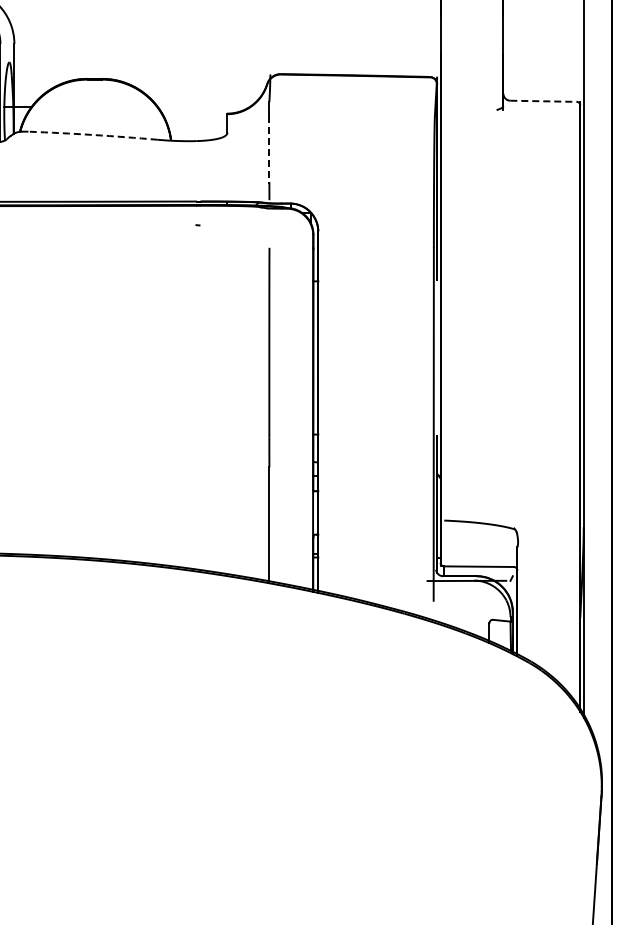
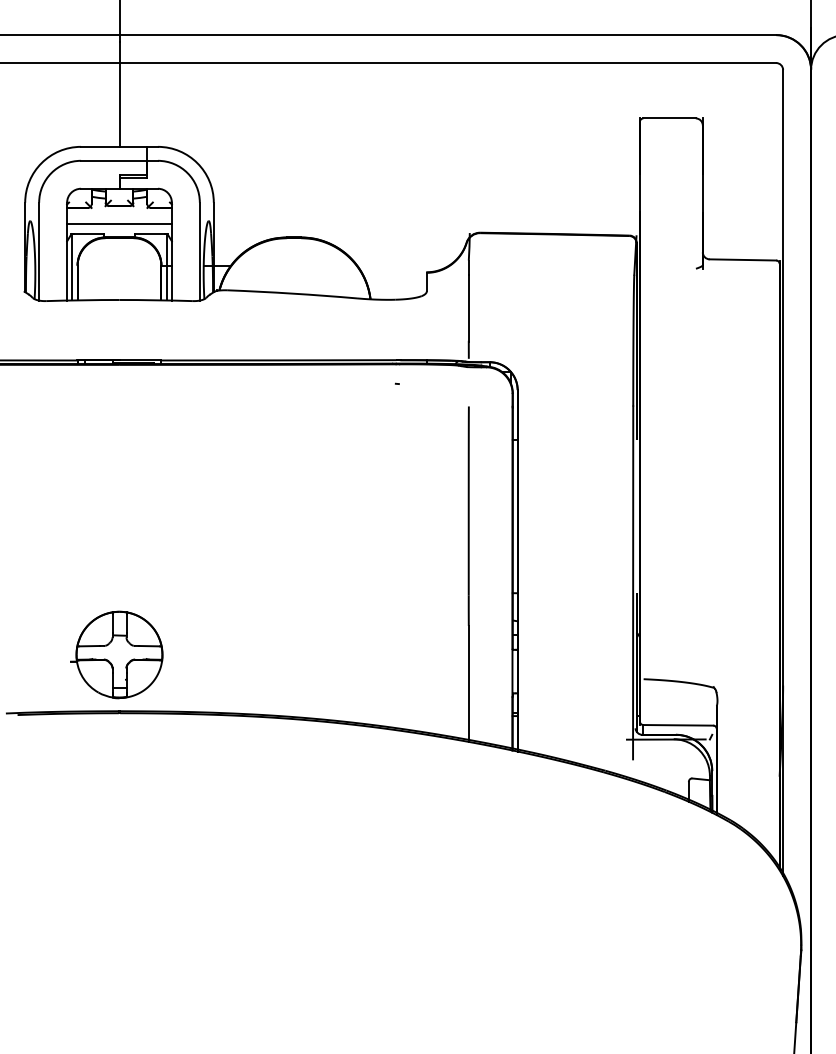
line: (544, 100) -> (743, 259), dashed -> solid
arc: (93, 134) -> (292, 293), dashed -> solid
line: (269, 149) -> (468, 308), dashed -> solid

